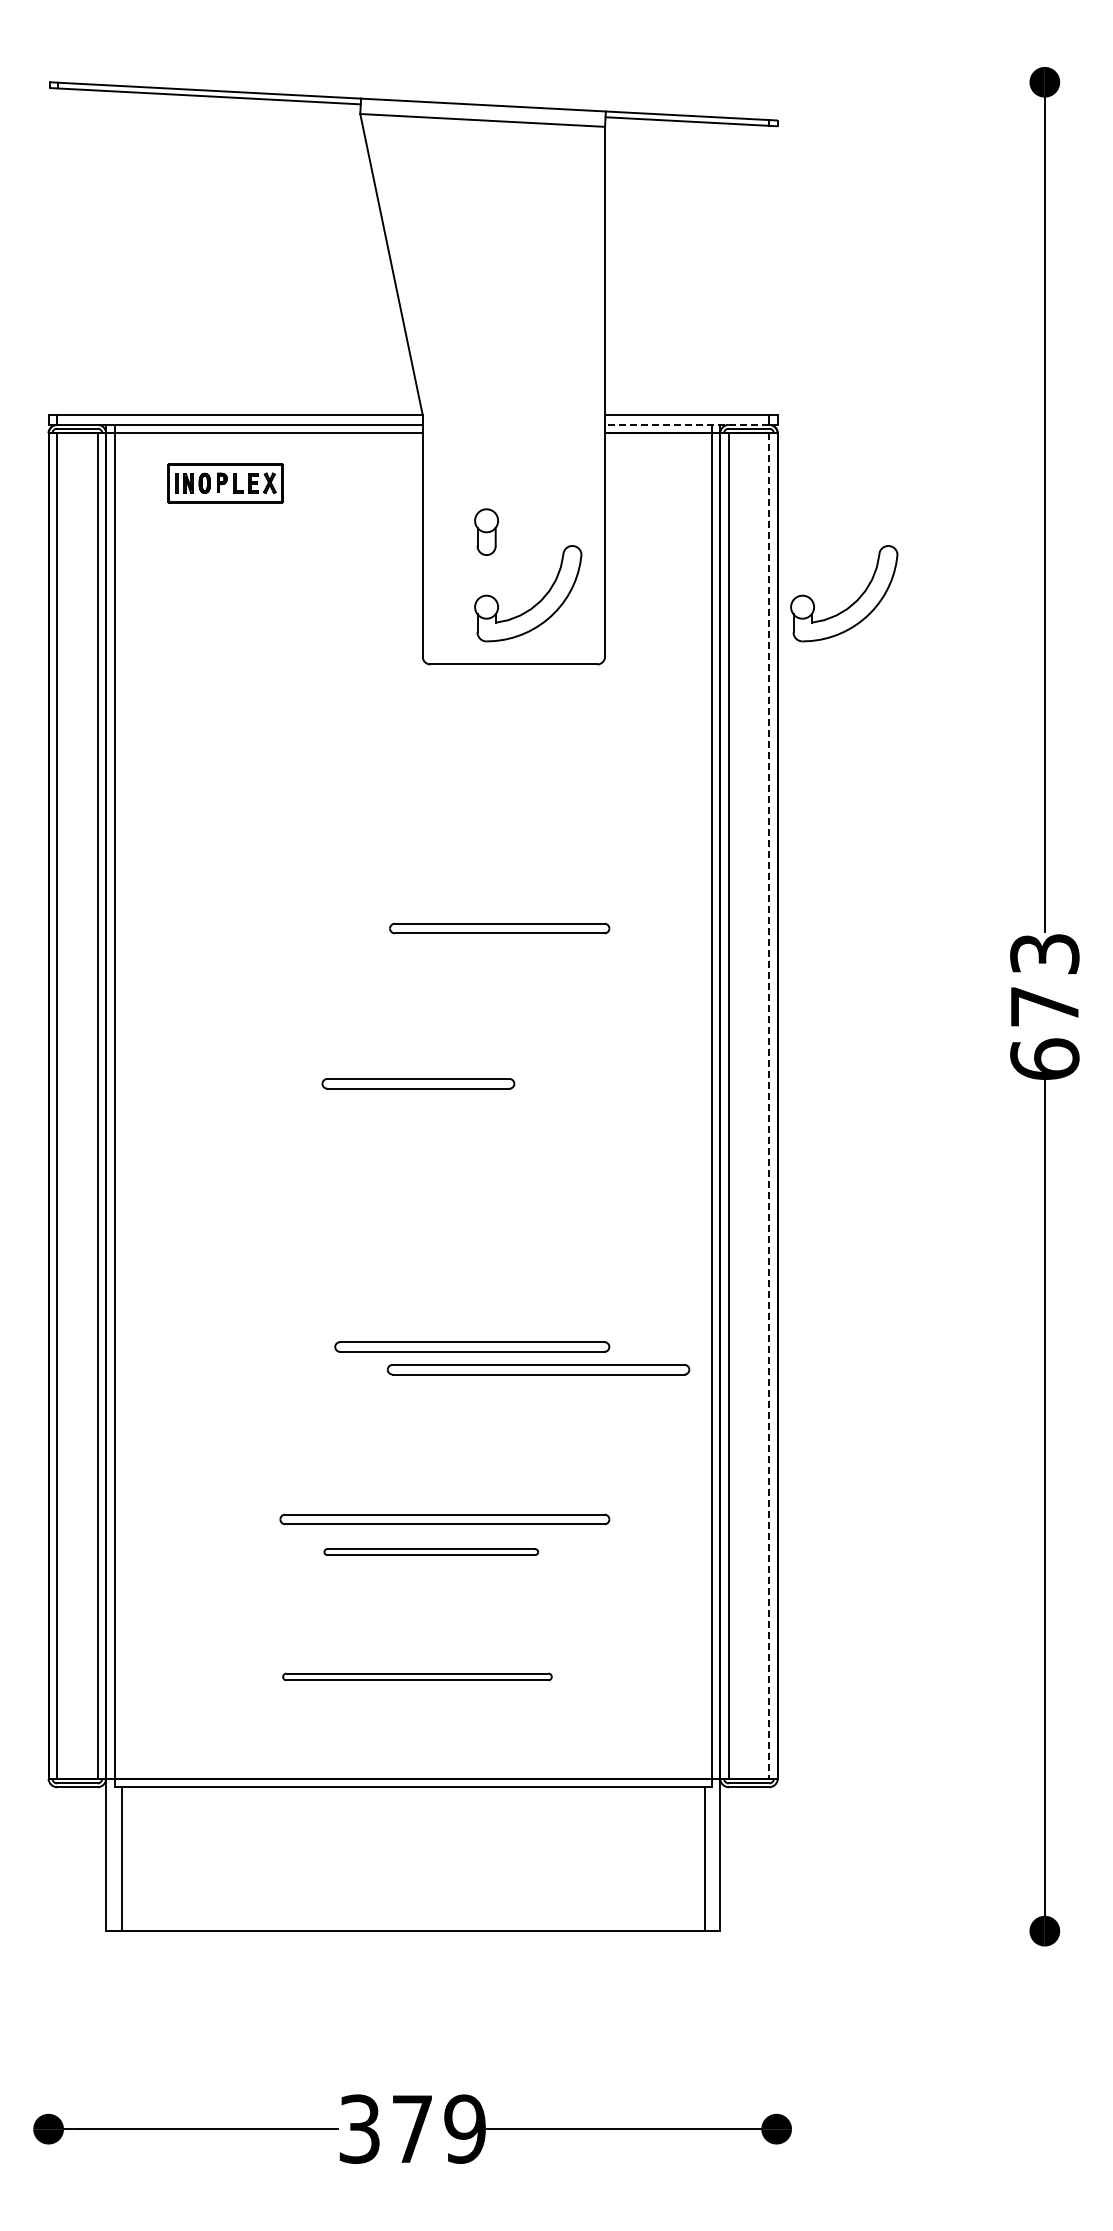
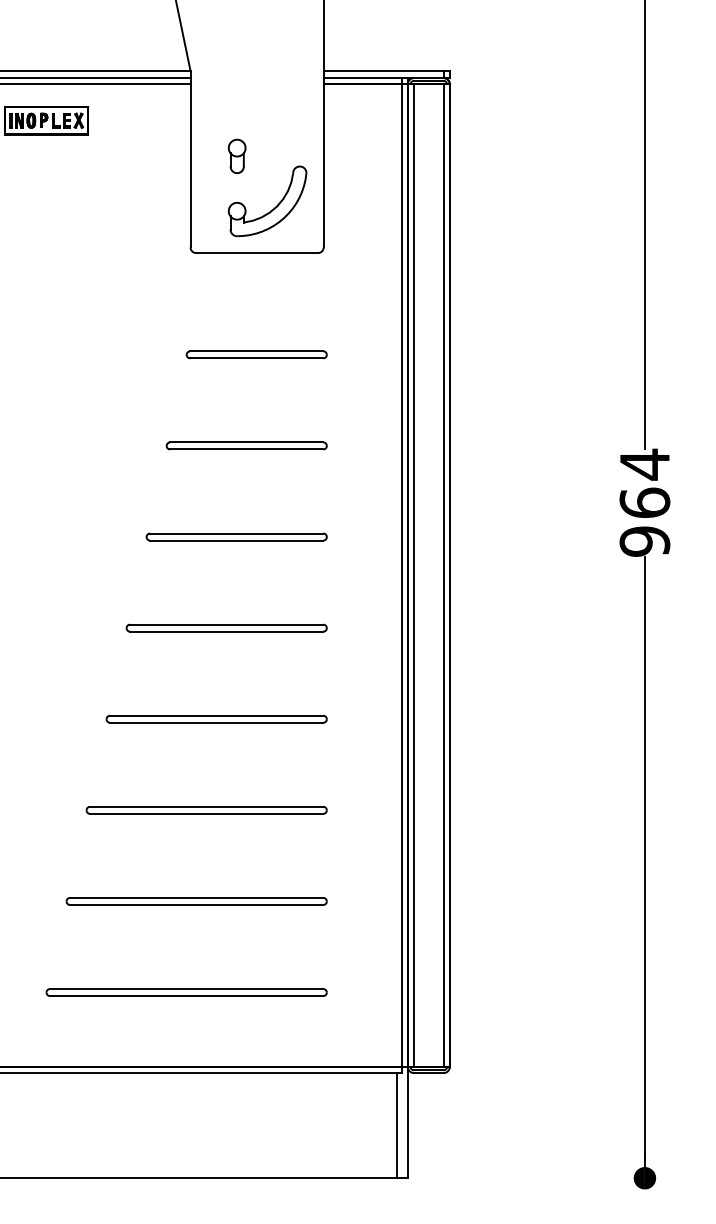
line: (686, 424) -> (383, 77), dashed -> solid
part: (853, 602) -> (505, 207), removed
text: (1044, 1006) -> (644, 502), 673 -> 964
part: (485, 1052) -> (236, 536), added
part: (418, 1083) -> (256, 354), moved
line: (769, 1105) -> (443, 575), dashed -> solid
part: (472, 1346) -> (226, 627), moved
part: (538, 1369) -> (216, 719), moved
part: (444, 1519) -> (206, 810), moved
part: (431, 1551) -> (196, 900), size x1.67
part: (417, 1676) -> (186, 992), size x1.43

